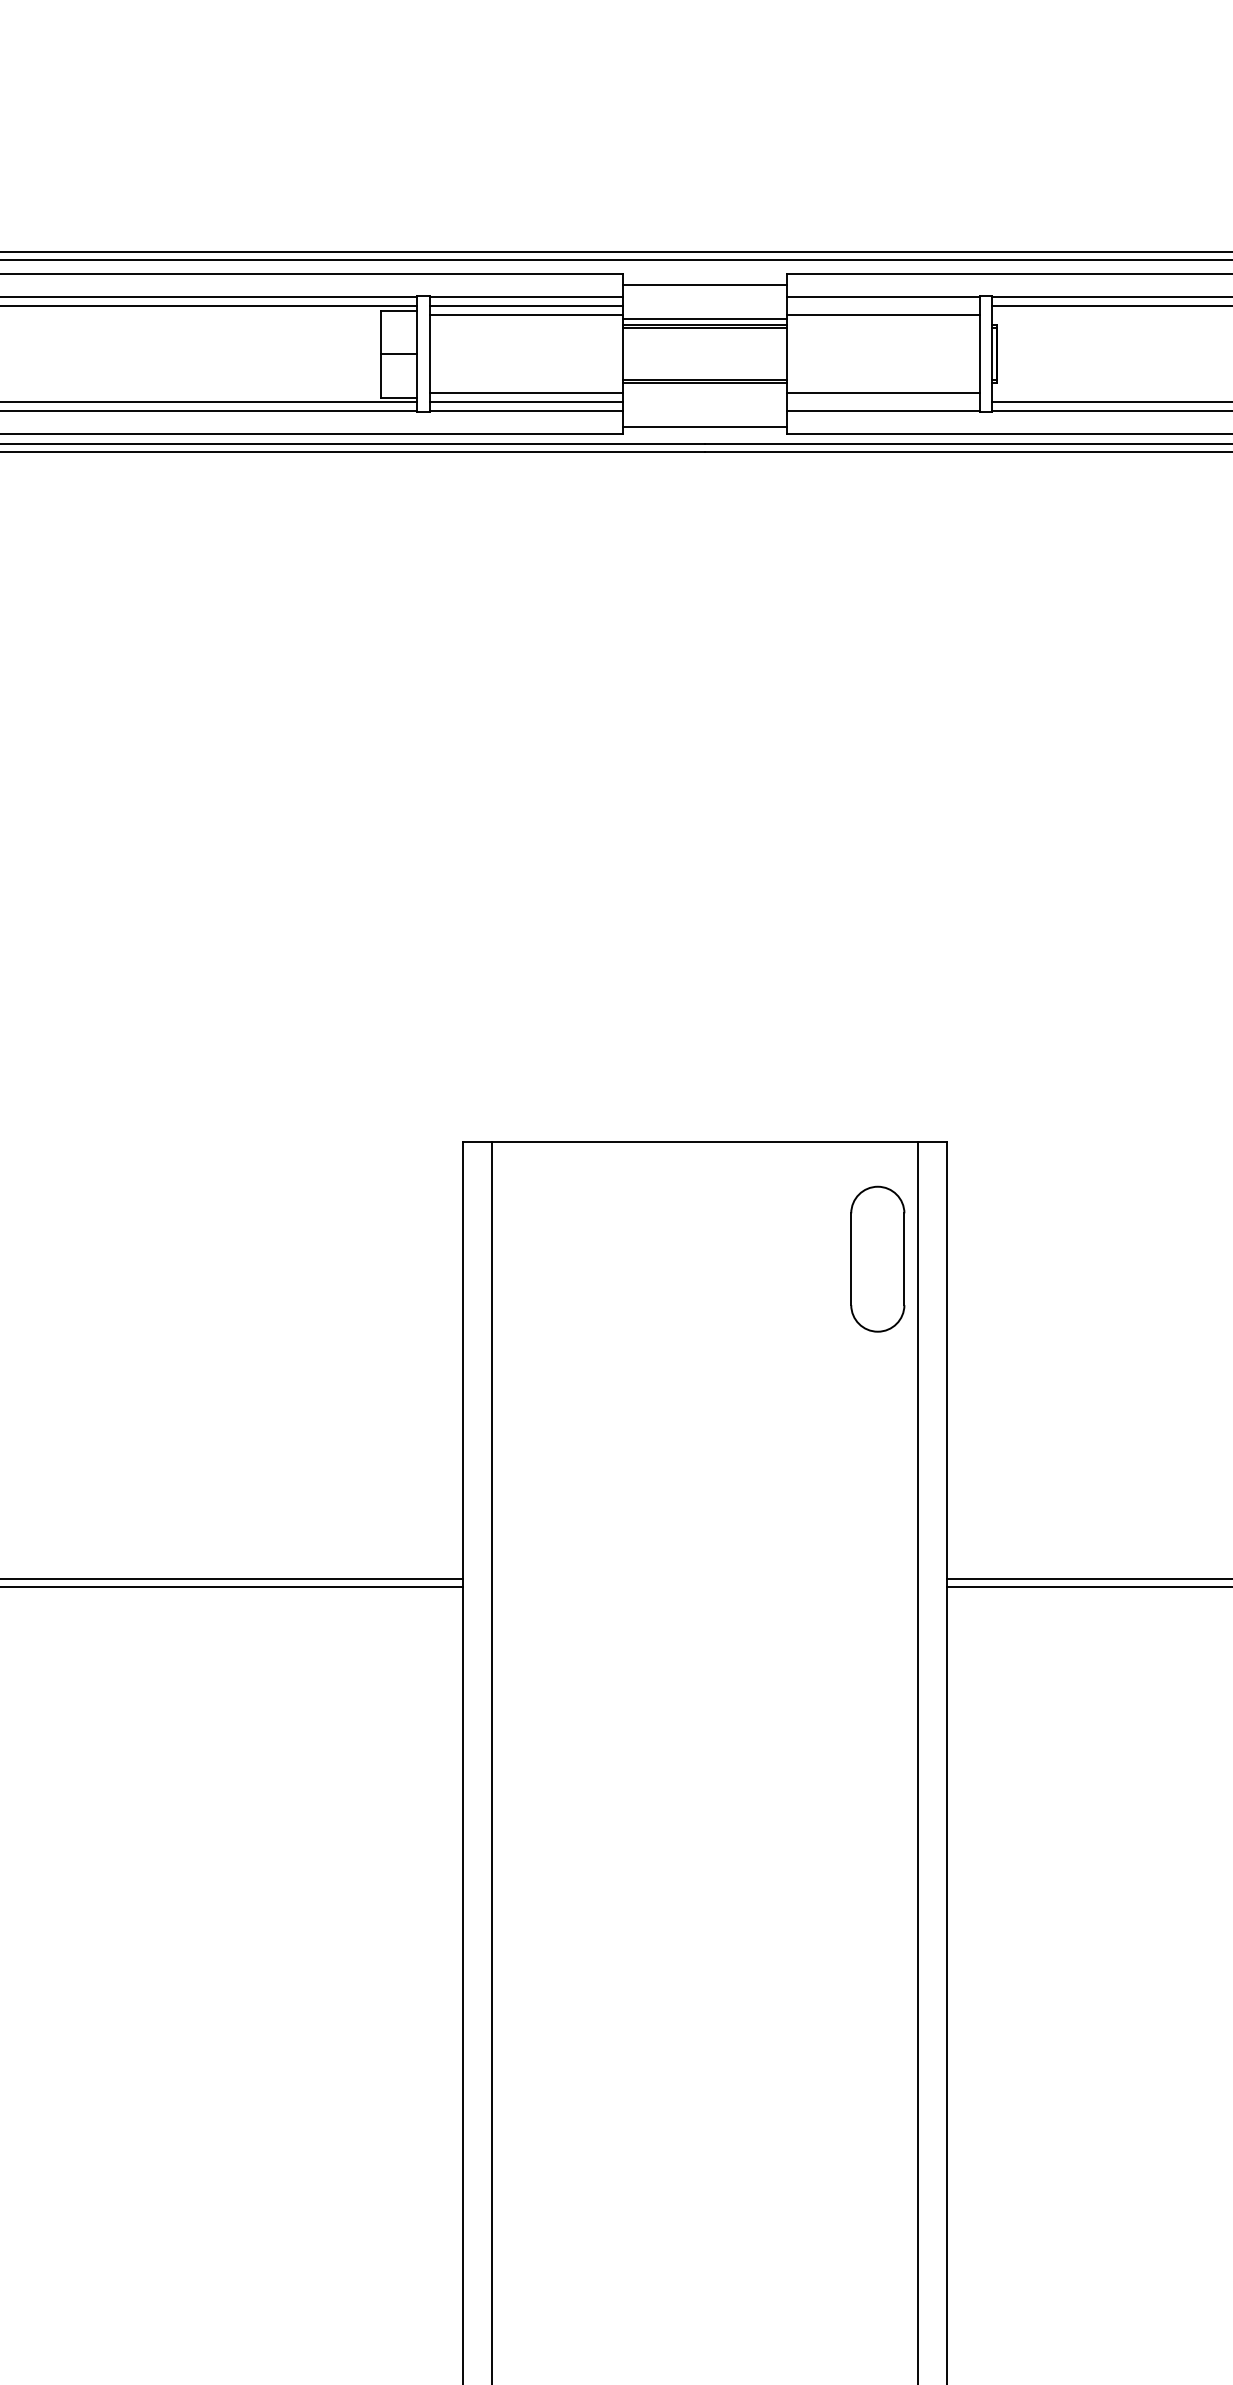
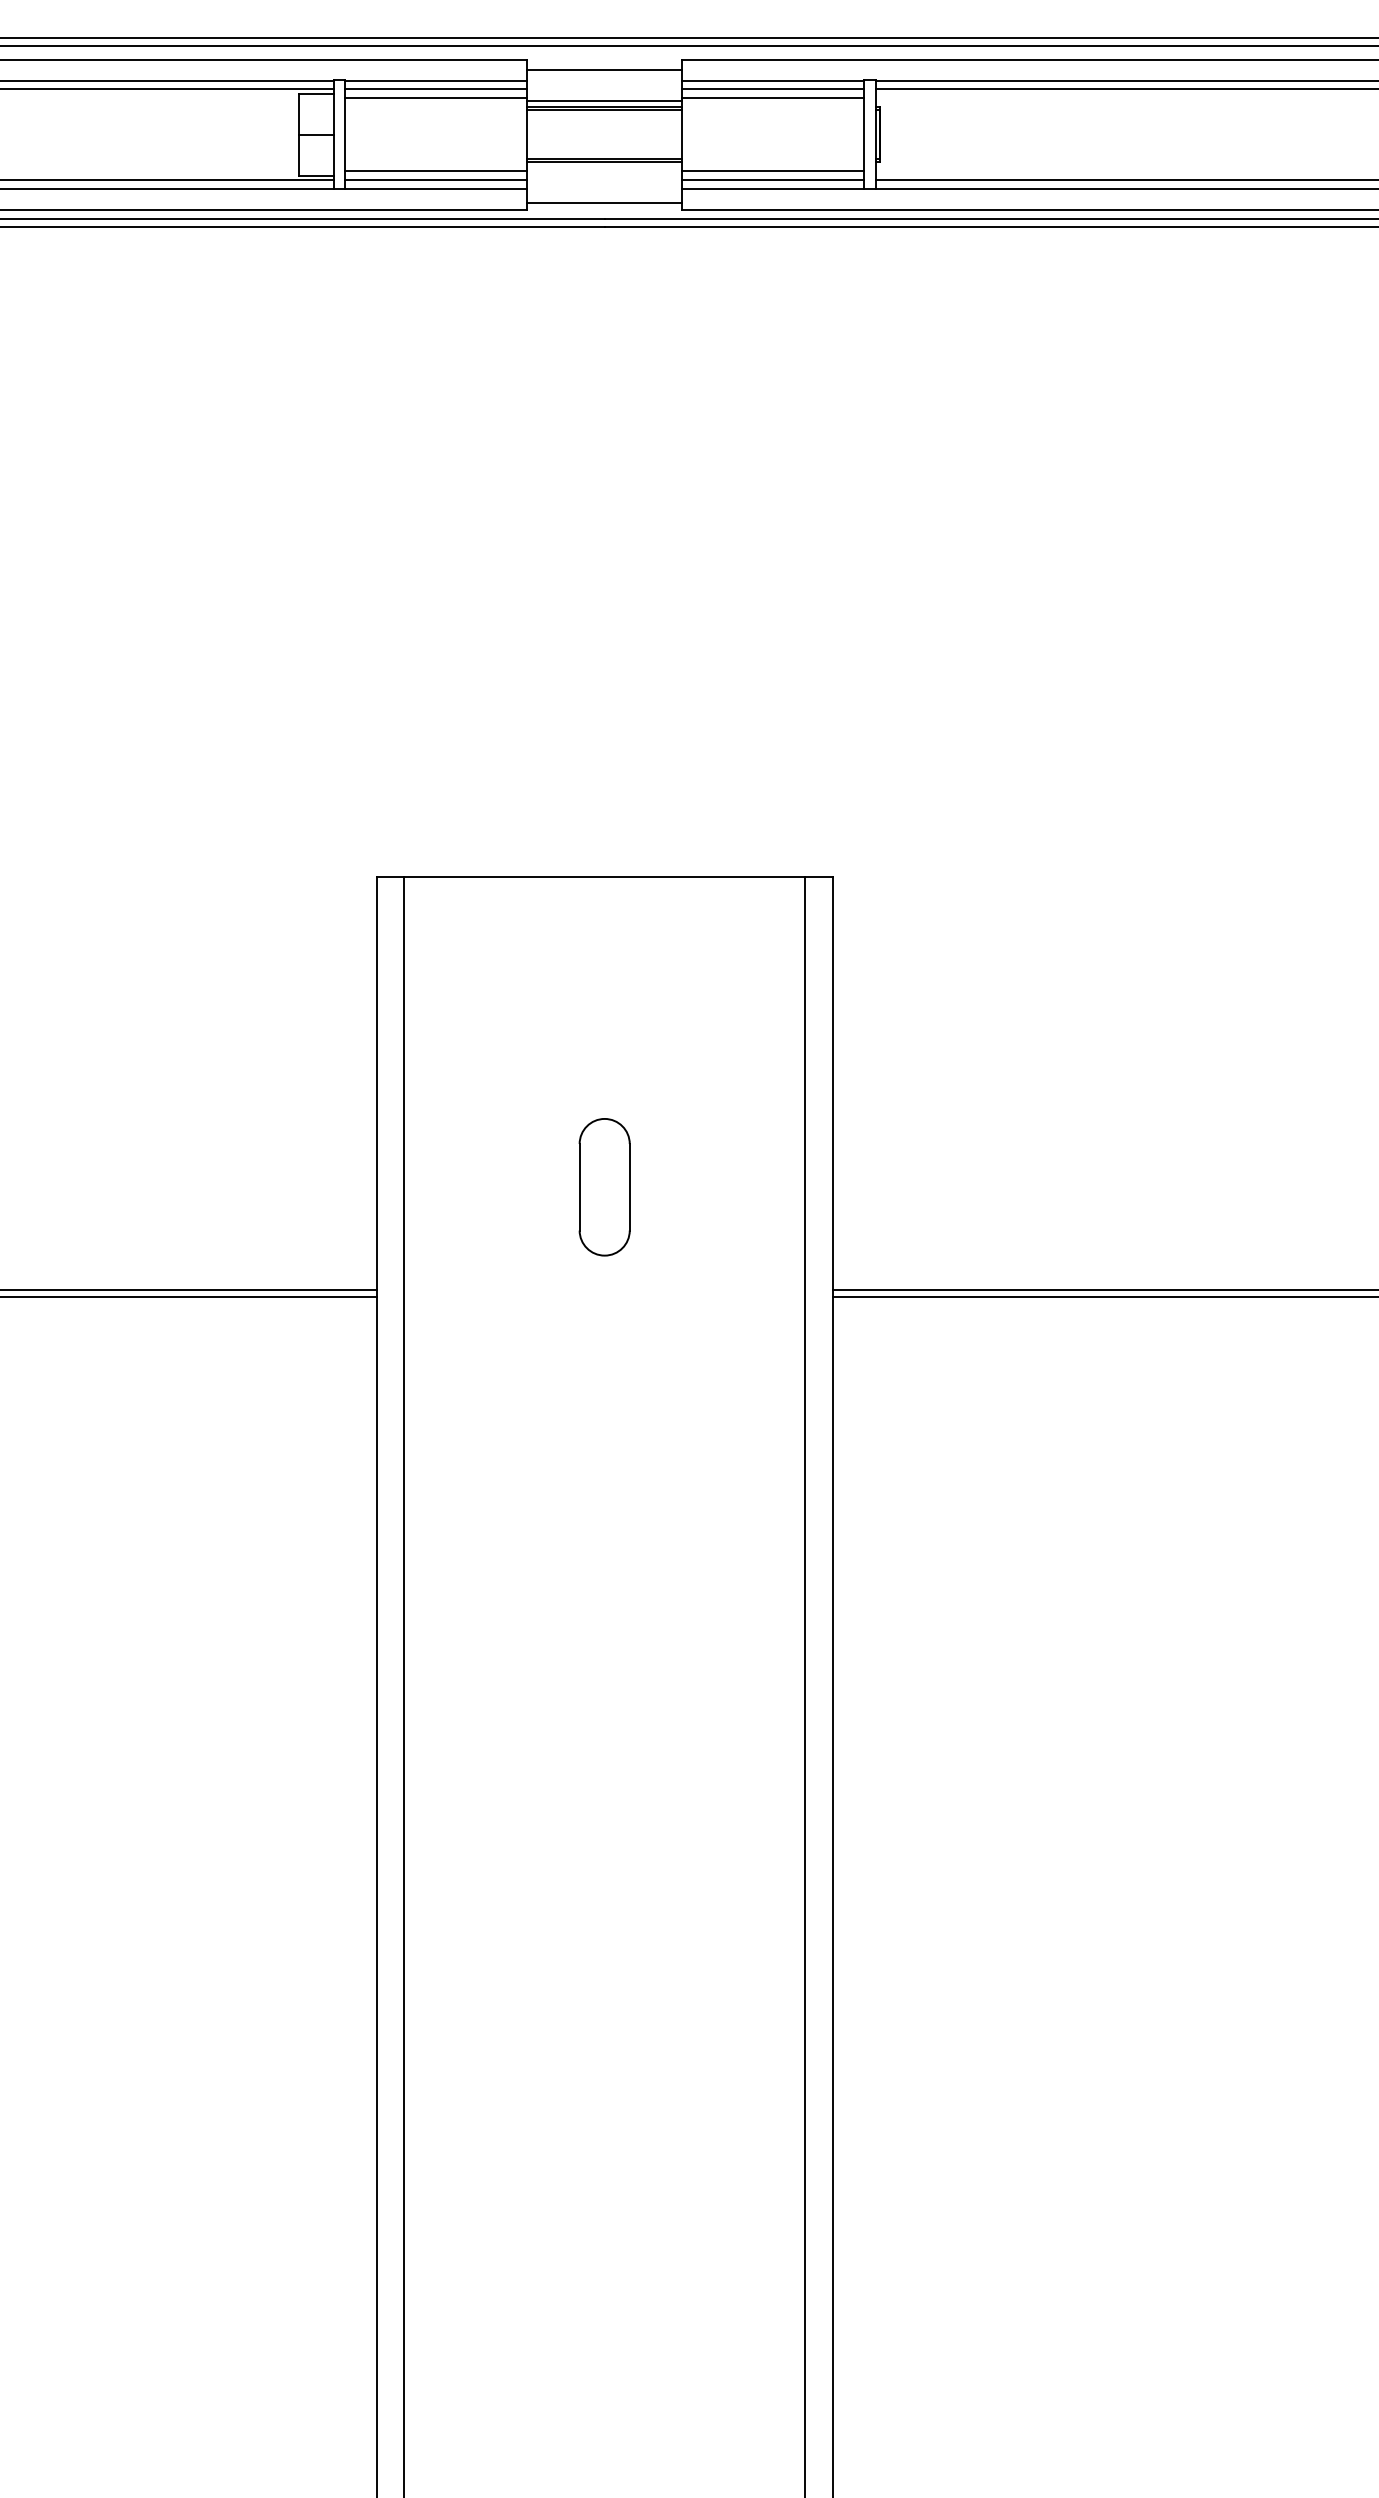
line: (883, 305) -> (773, 89), added
line: (883, 402) -> (773, 180), added
part: (877, 1259) -> (604, 1187), moved

